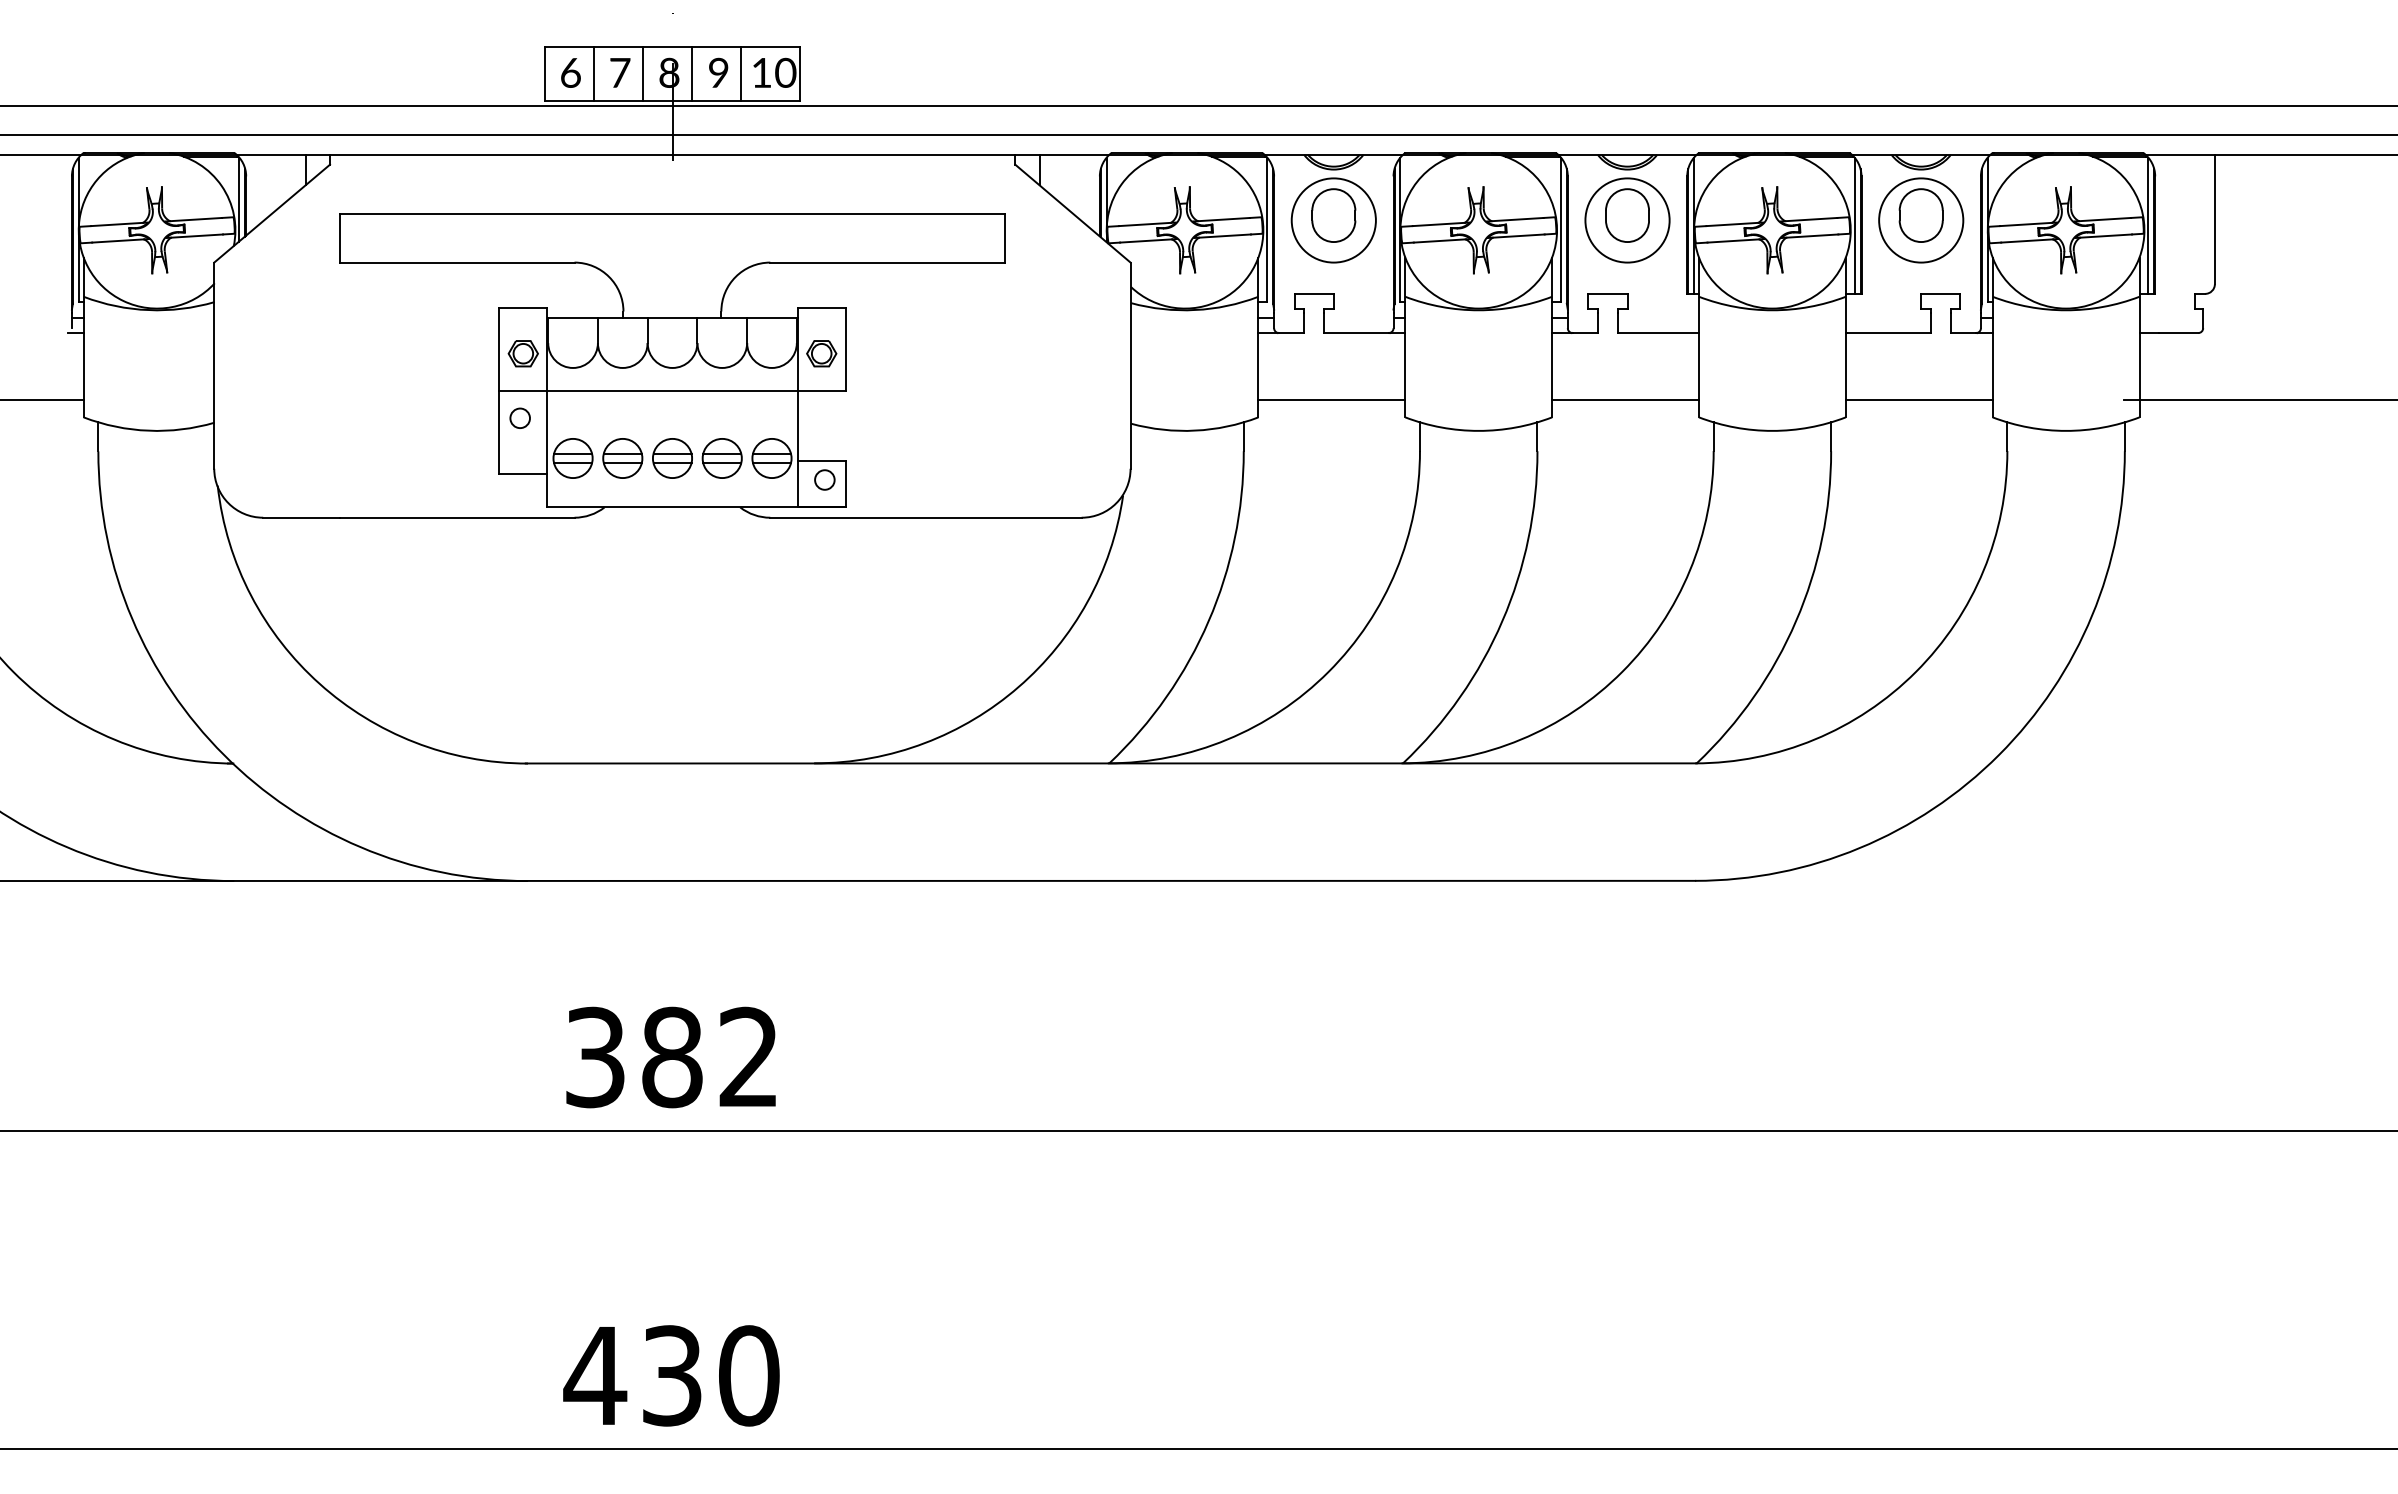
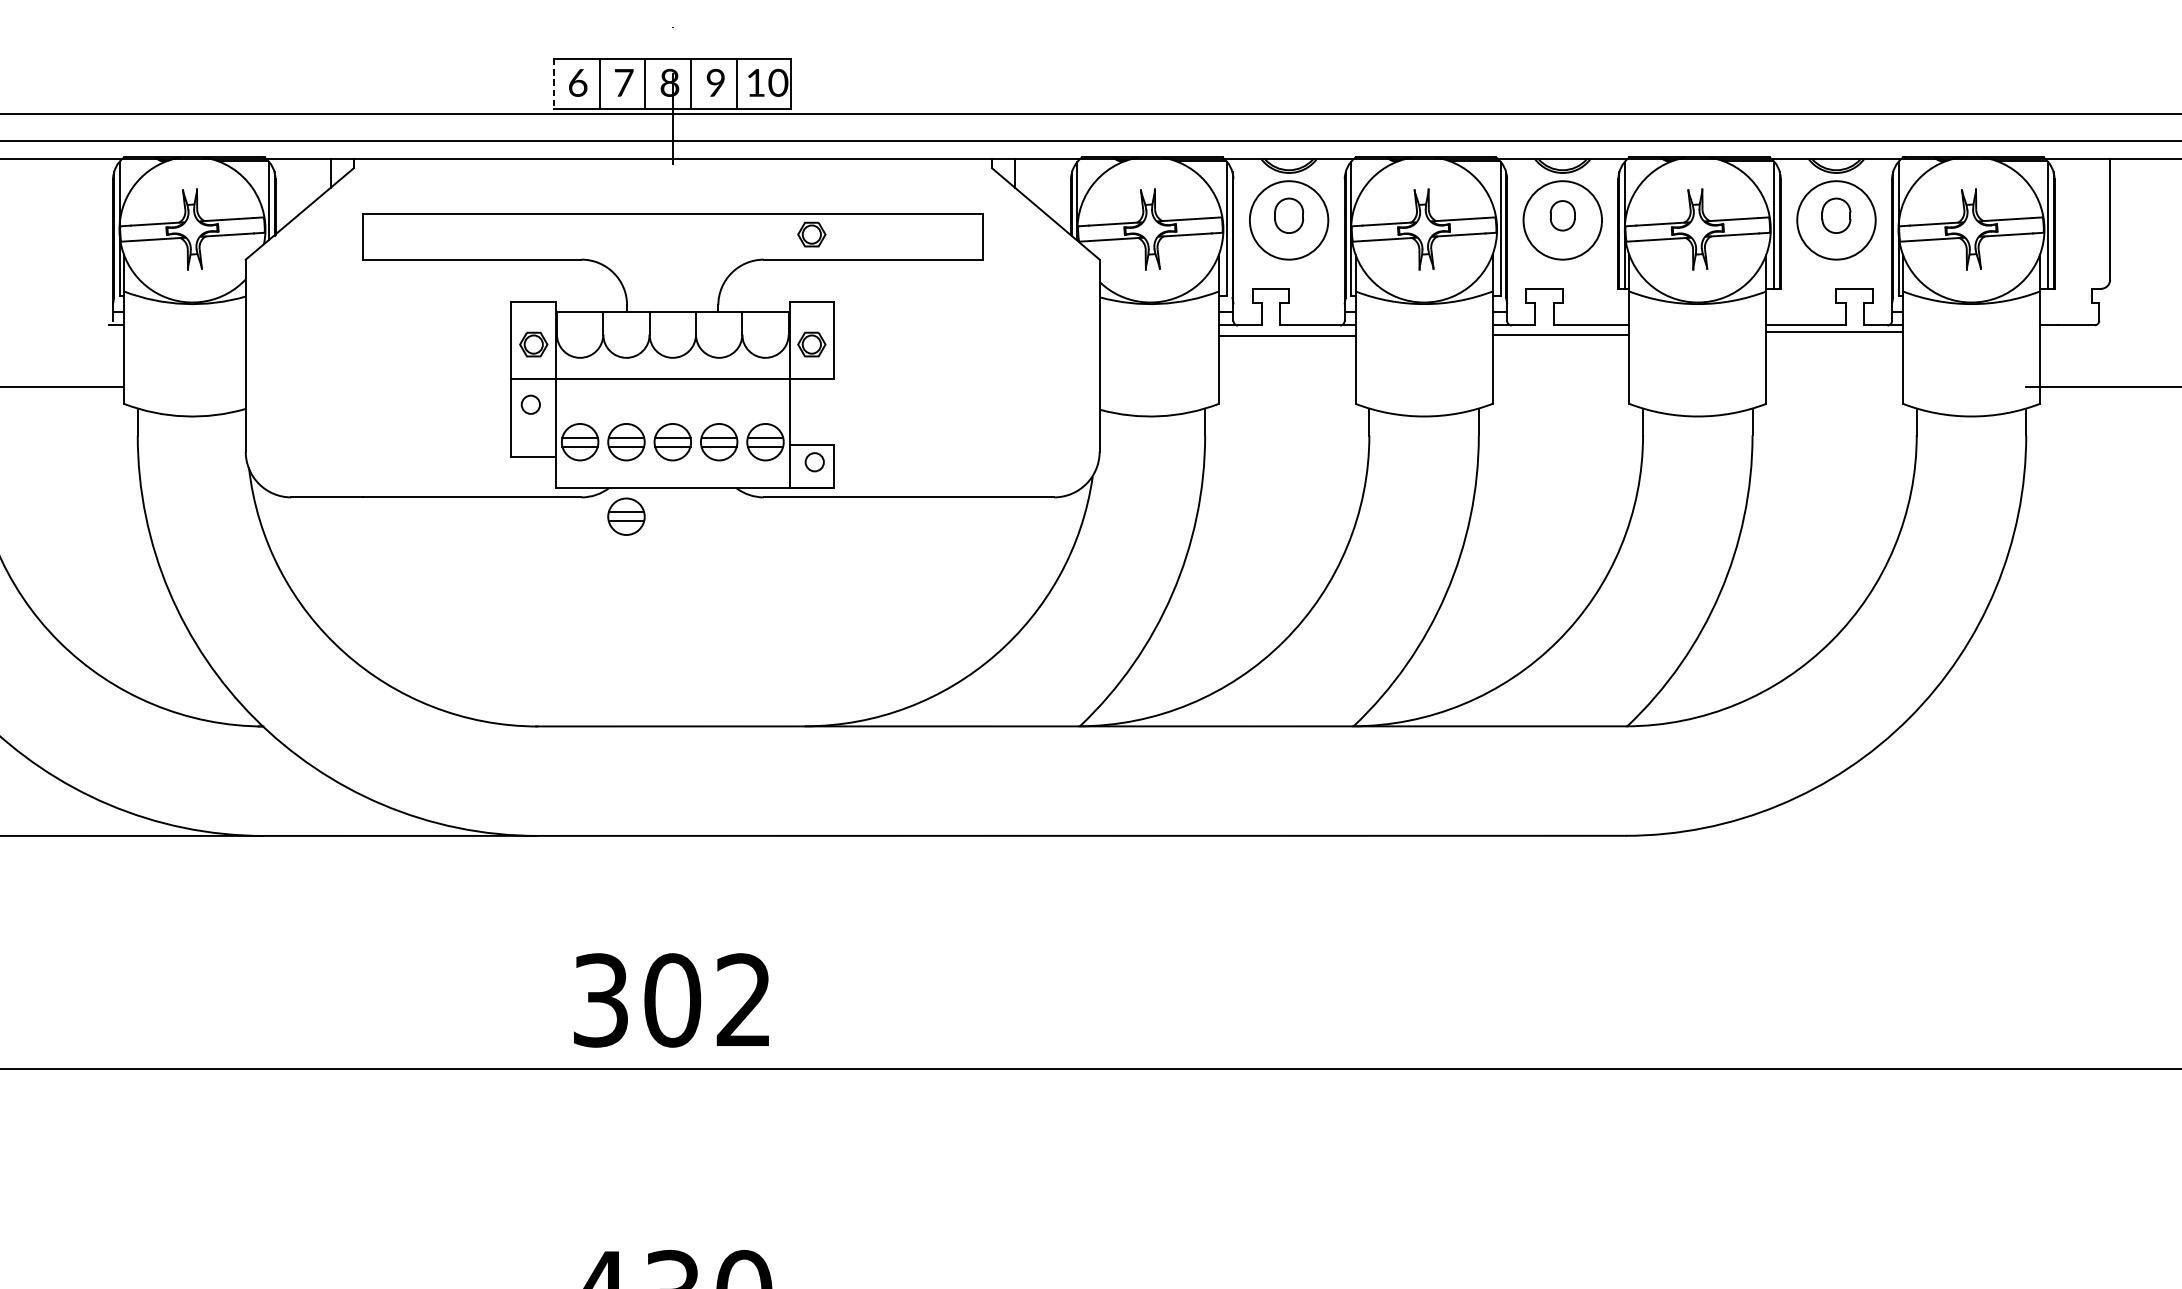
line: (545, 74) -> (554, 84), solid -> dashed
part: (1333, 215) -> (1288, 215), size x0.7
part: (1627, 215) -> (1562, 215), size x0.6
part: (1920, 215) -> (1835, 215), size x0.7
part: (821, 235) -> (811, 234), added
line: (1331, 399) -> (1286, 335), moved
line: (1625, 399) -> (1560, 335), moved
line: (1918, 399) -> (1833, 332), moved
part: (622, 538) -> (626, 516), added
text: (672, 1057) -> (672, 1000), 382 -> 302

